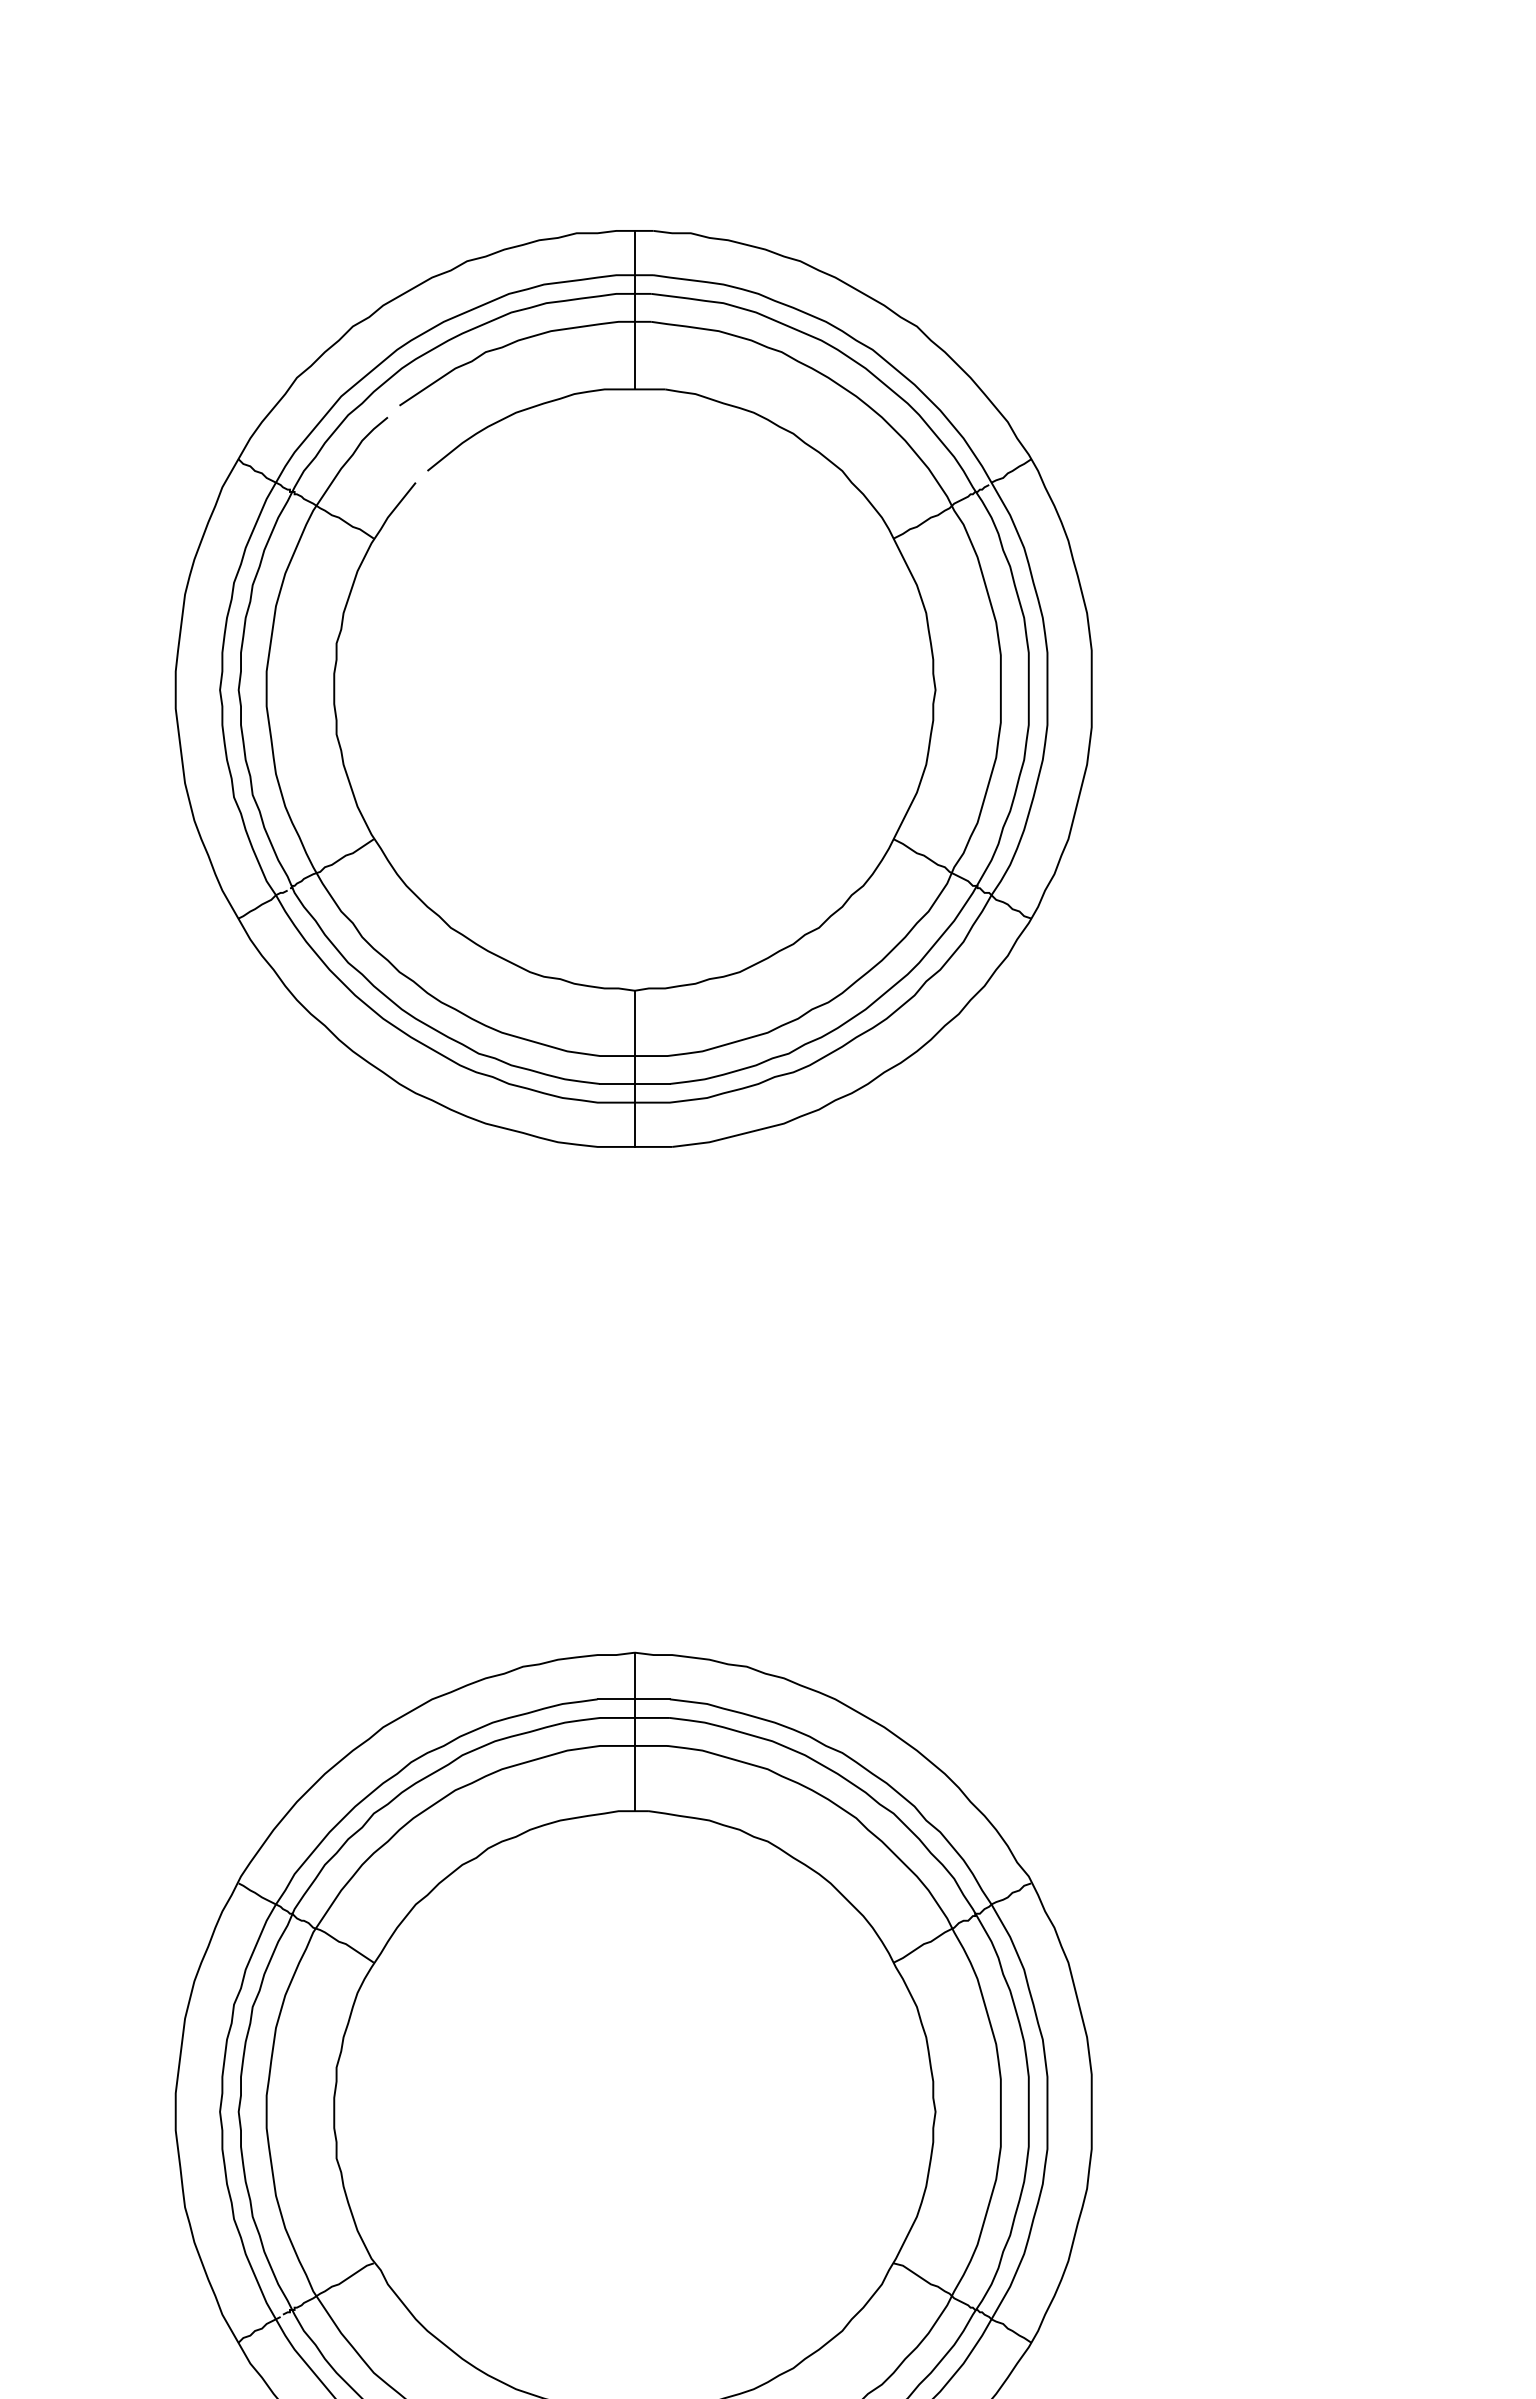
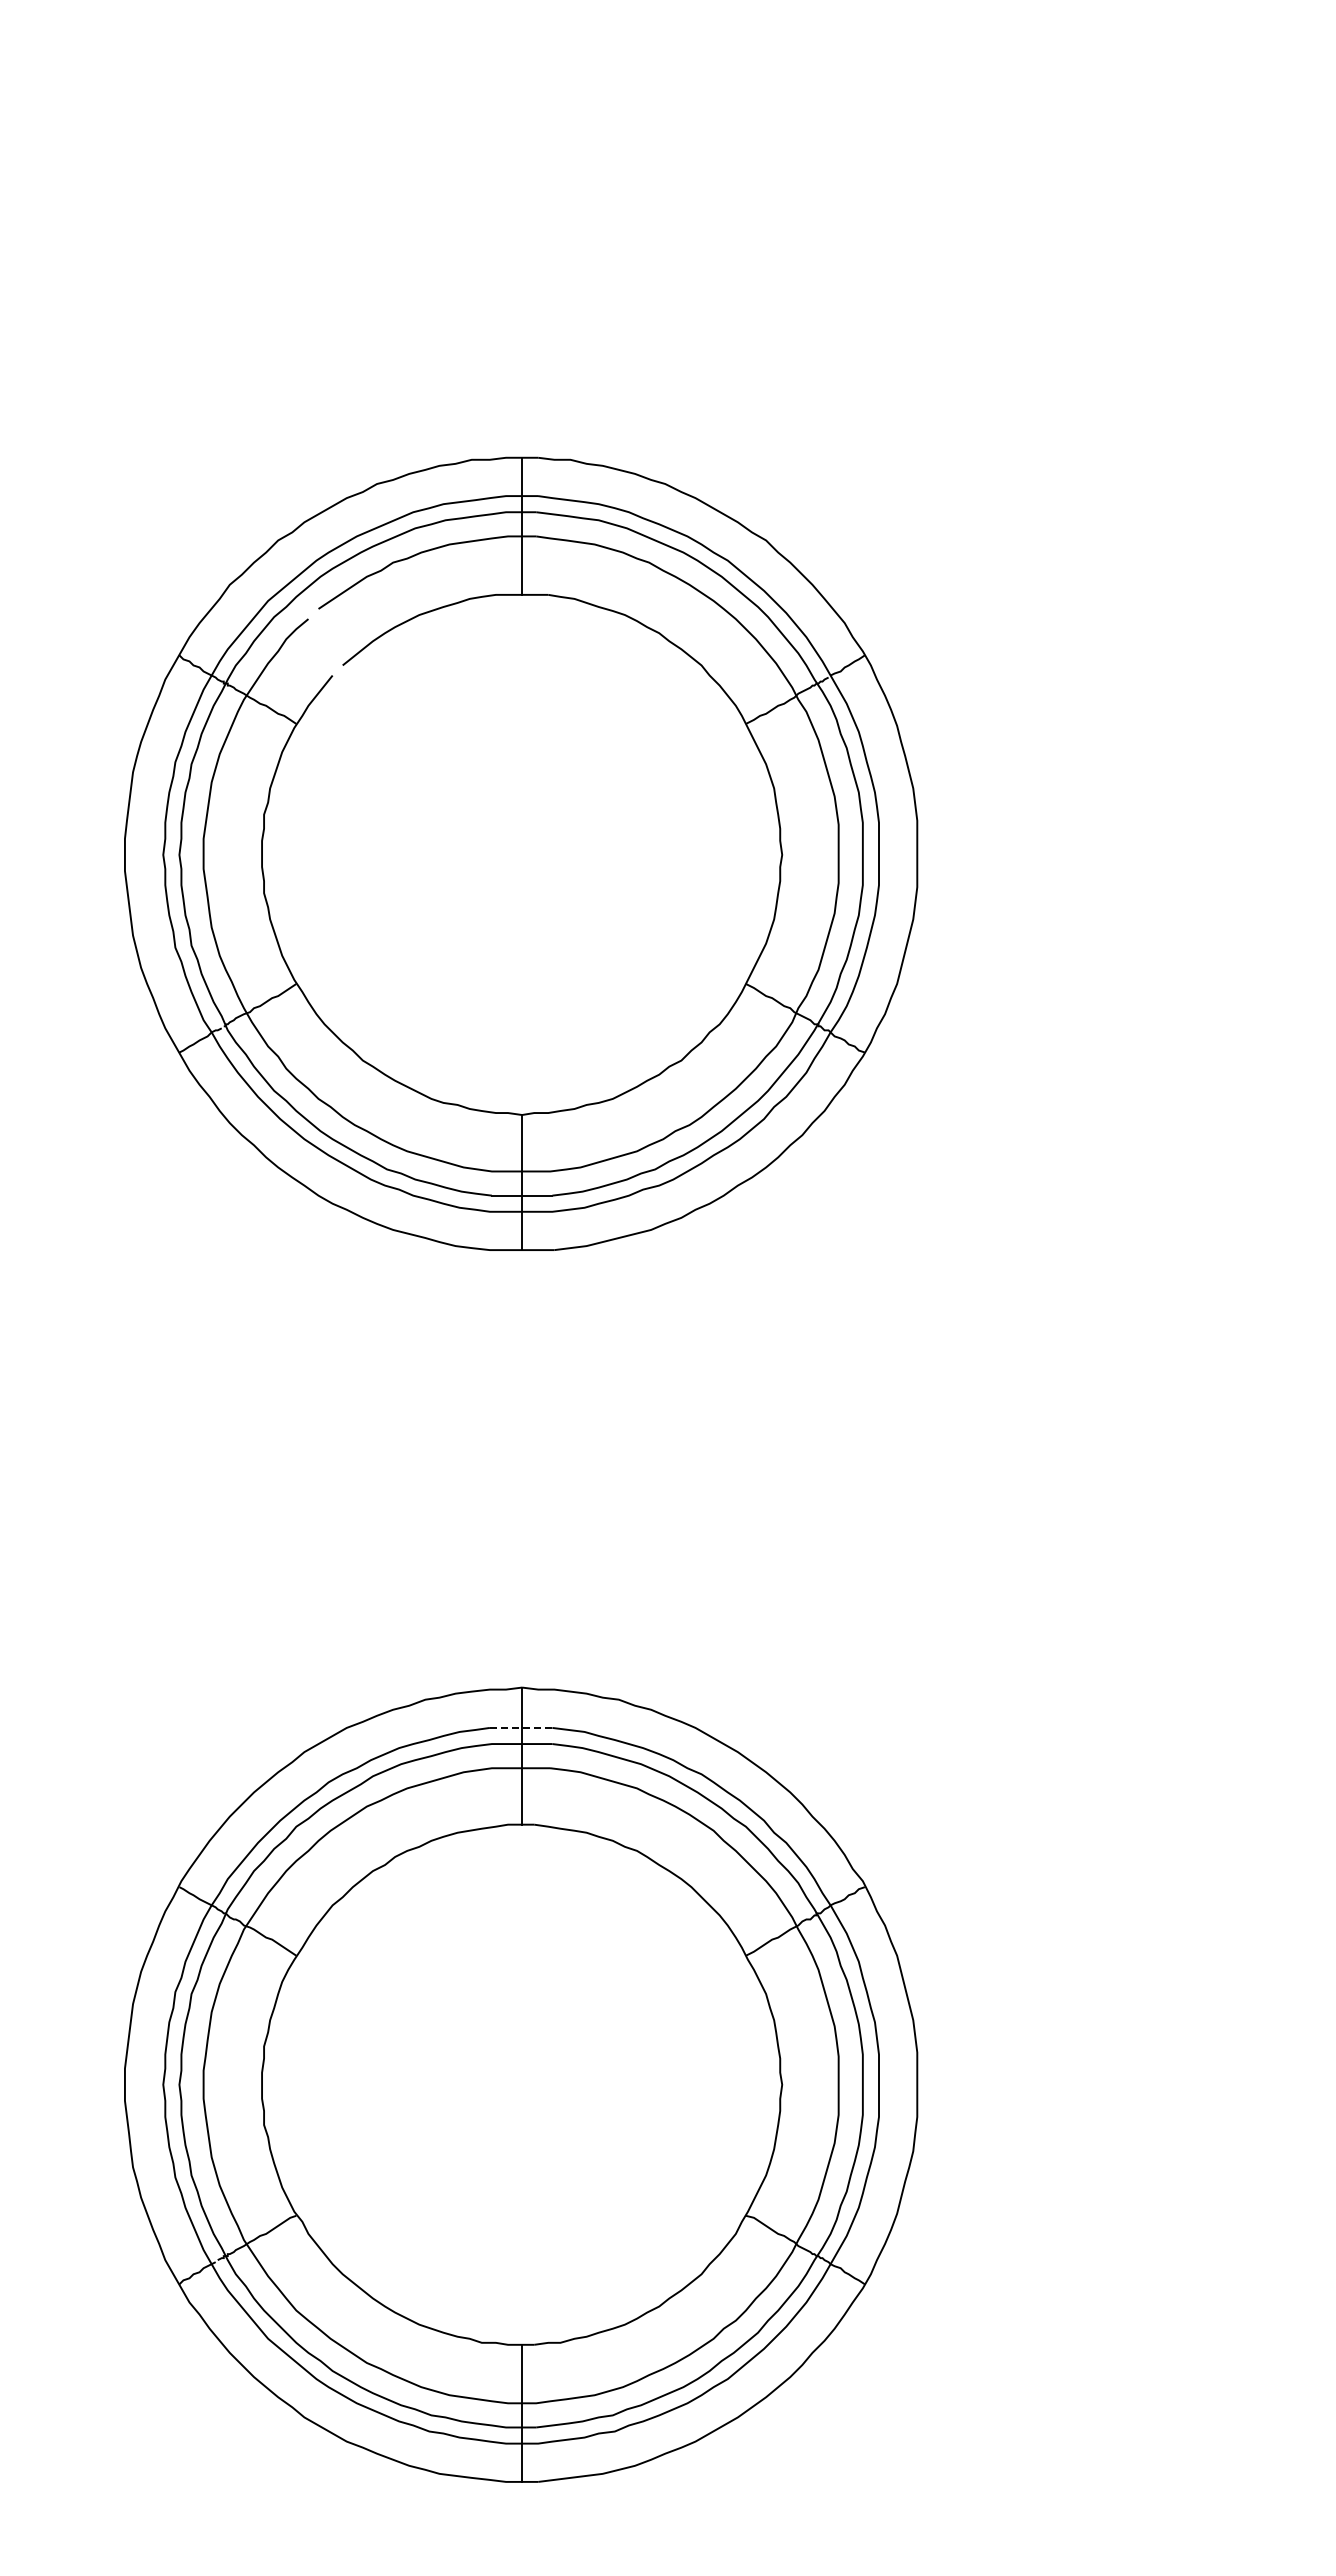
line: (634, 1698) -> (521, 1727), solid -> dashed

